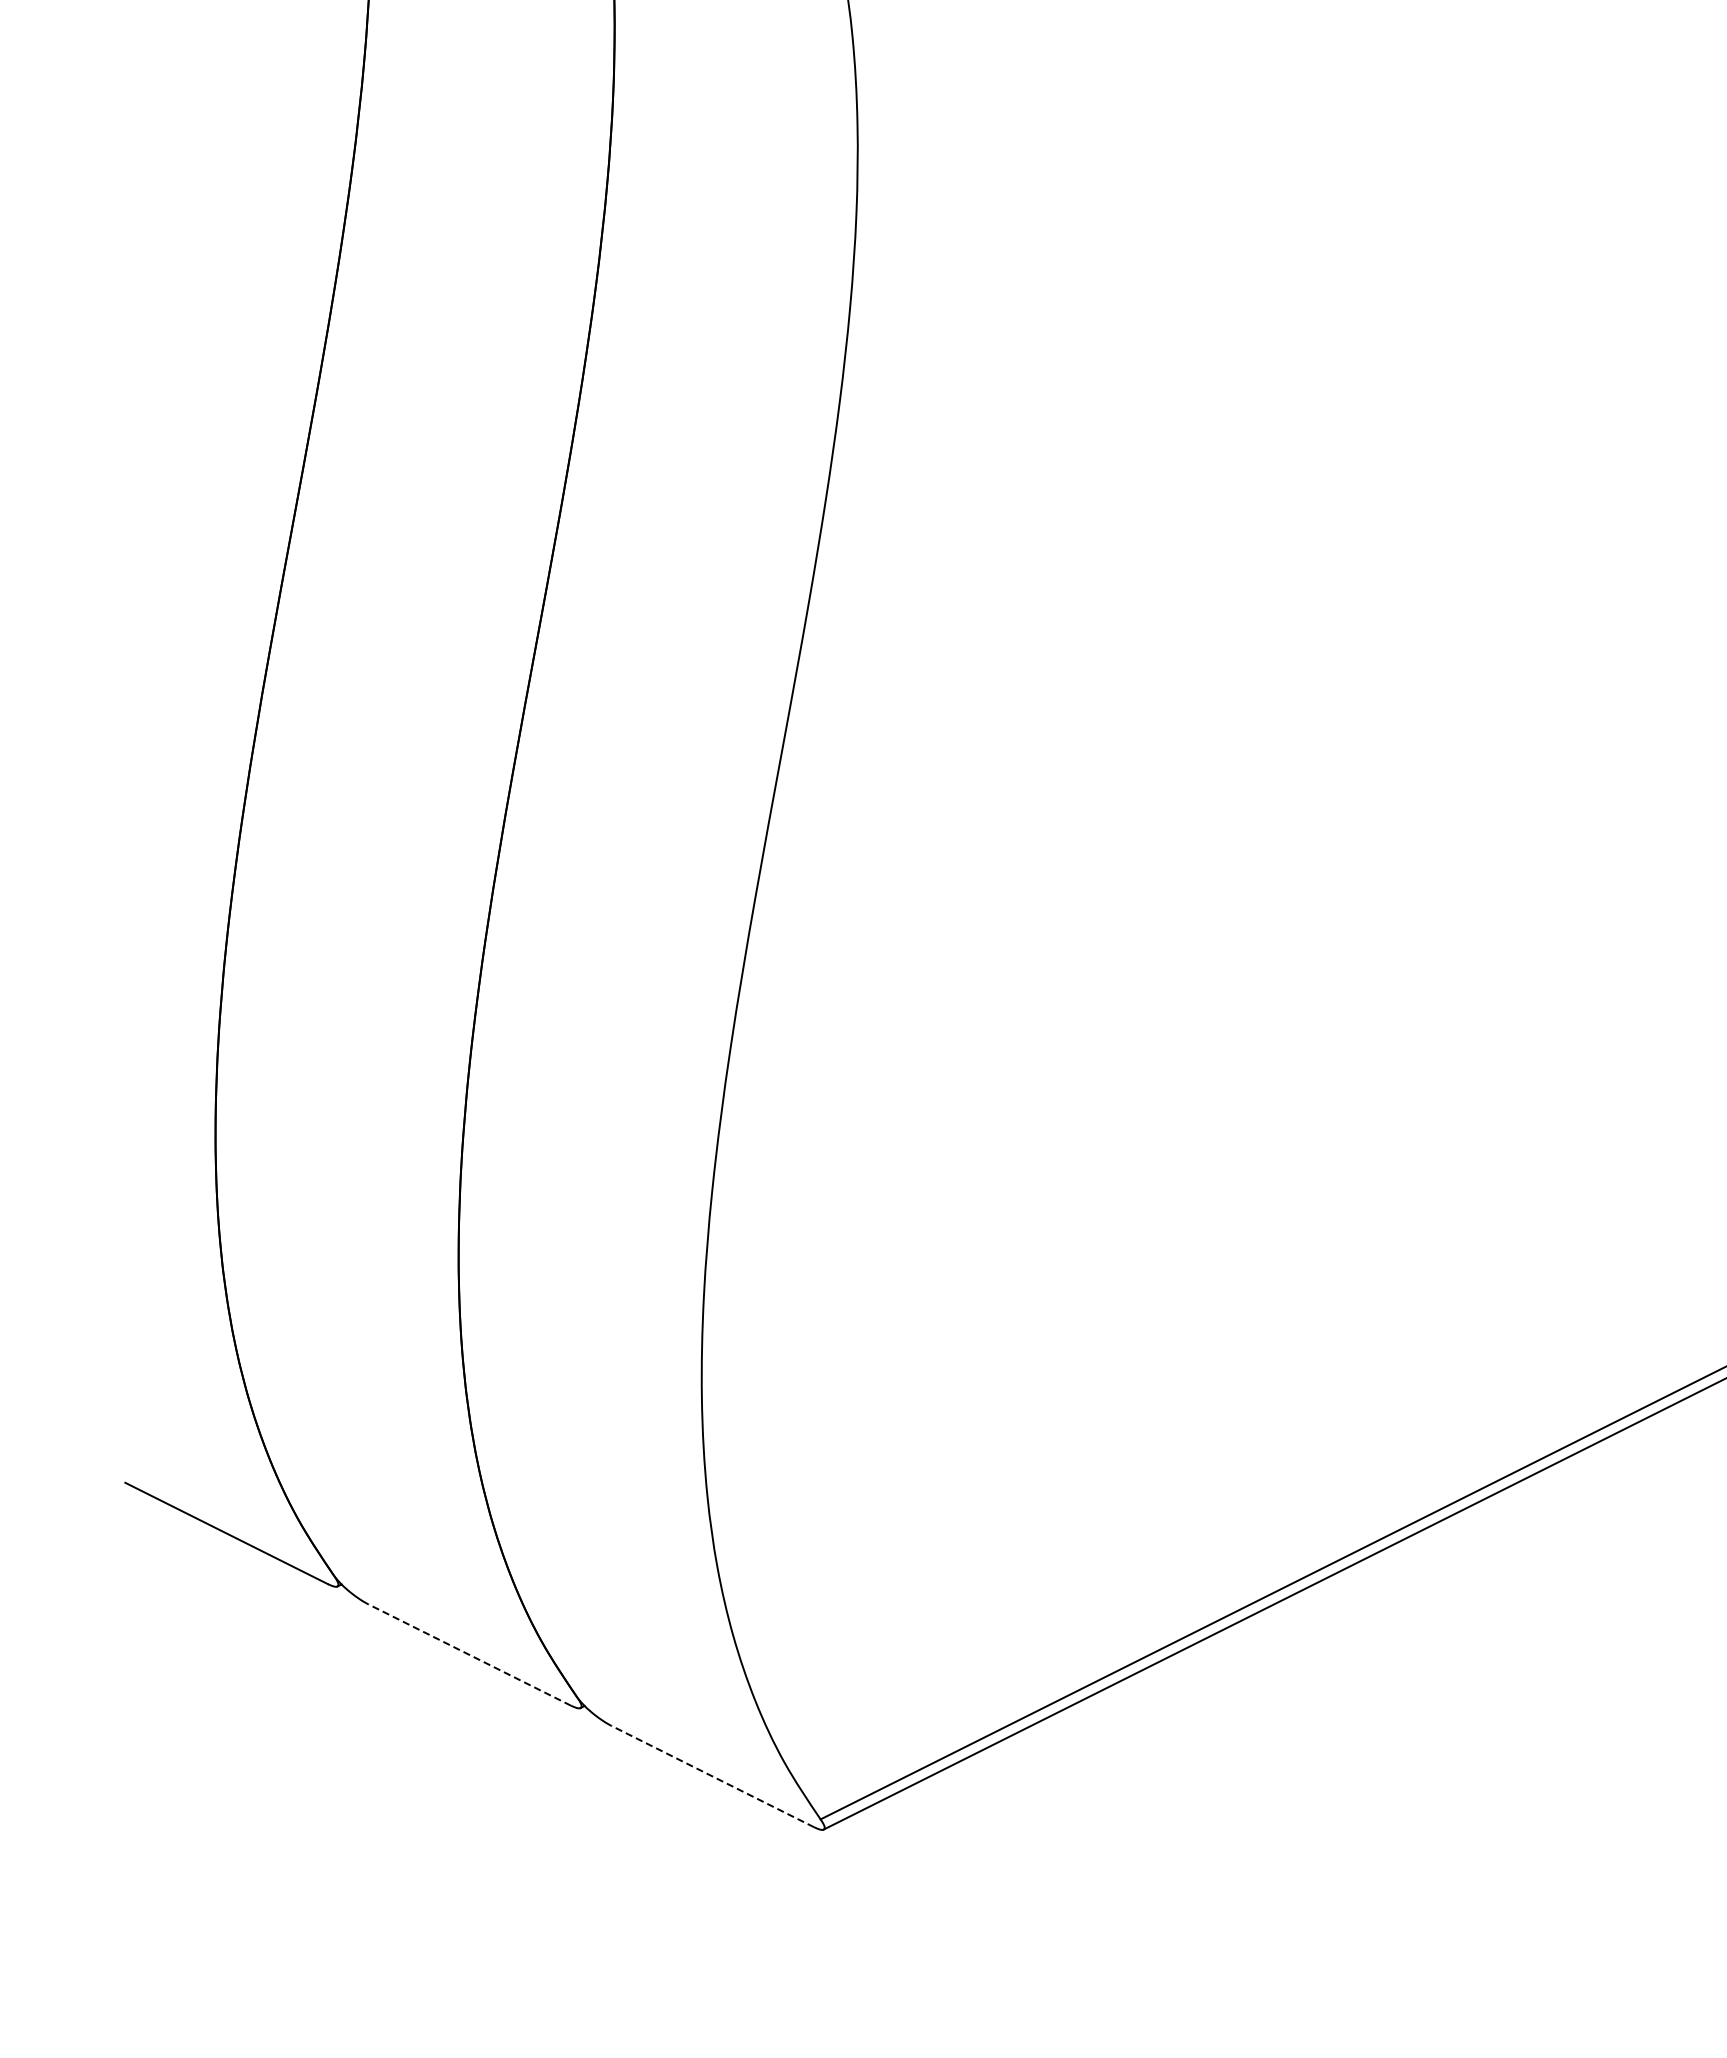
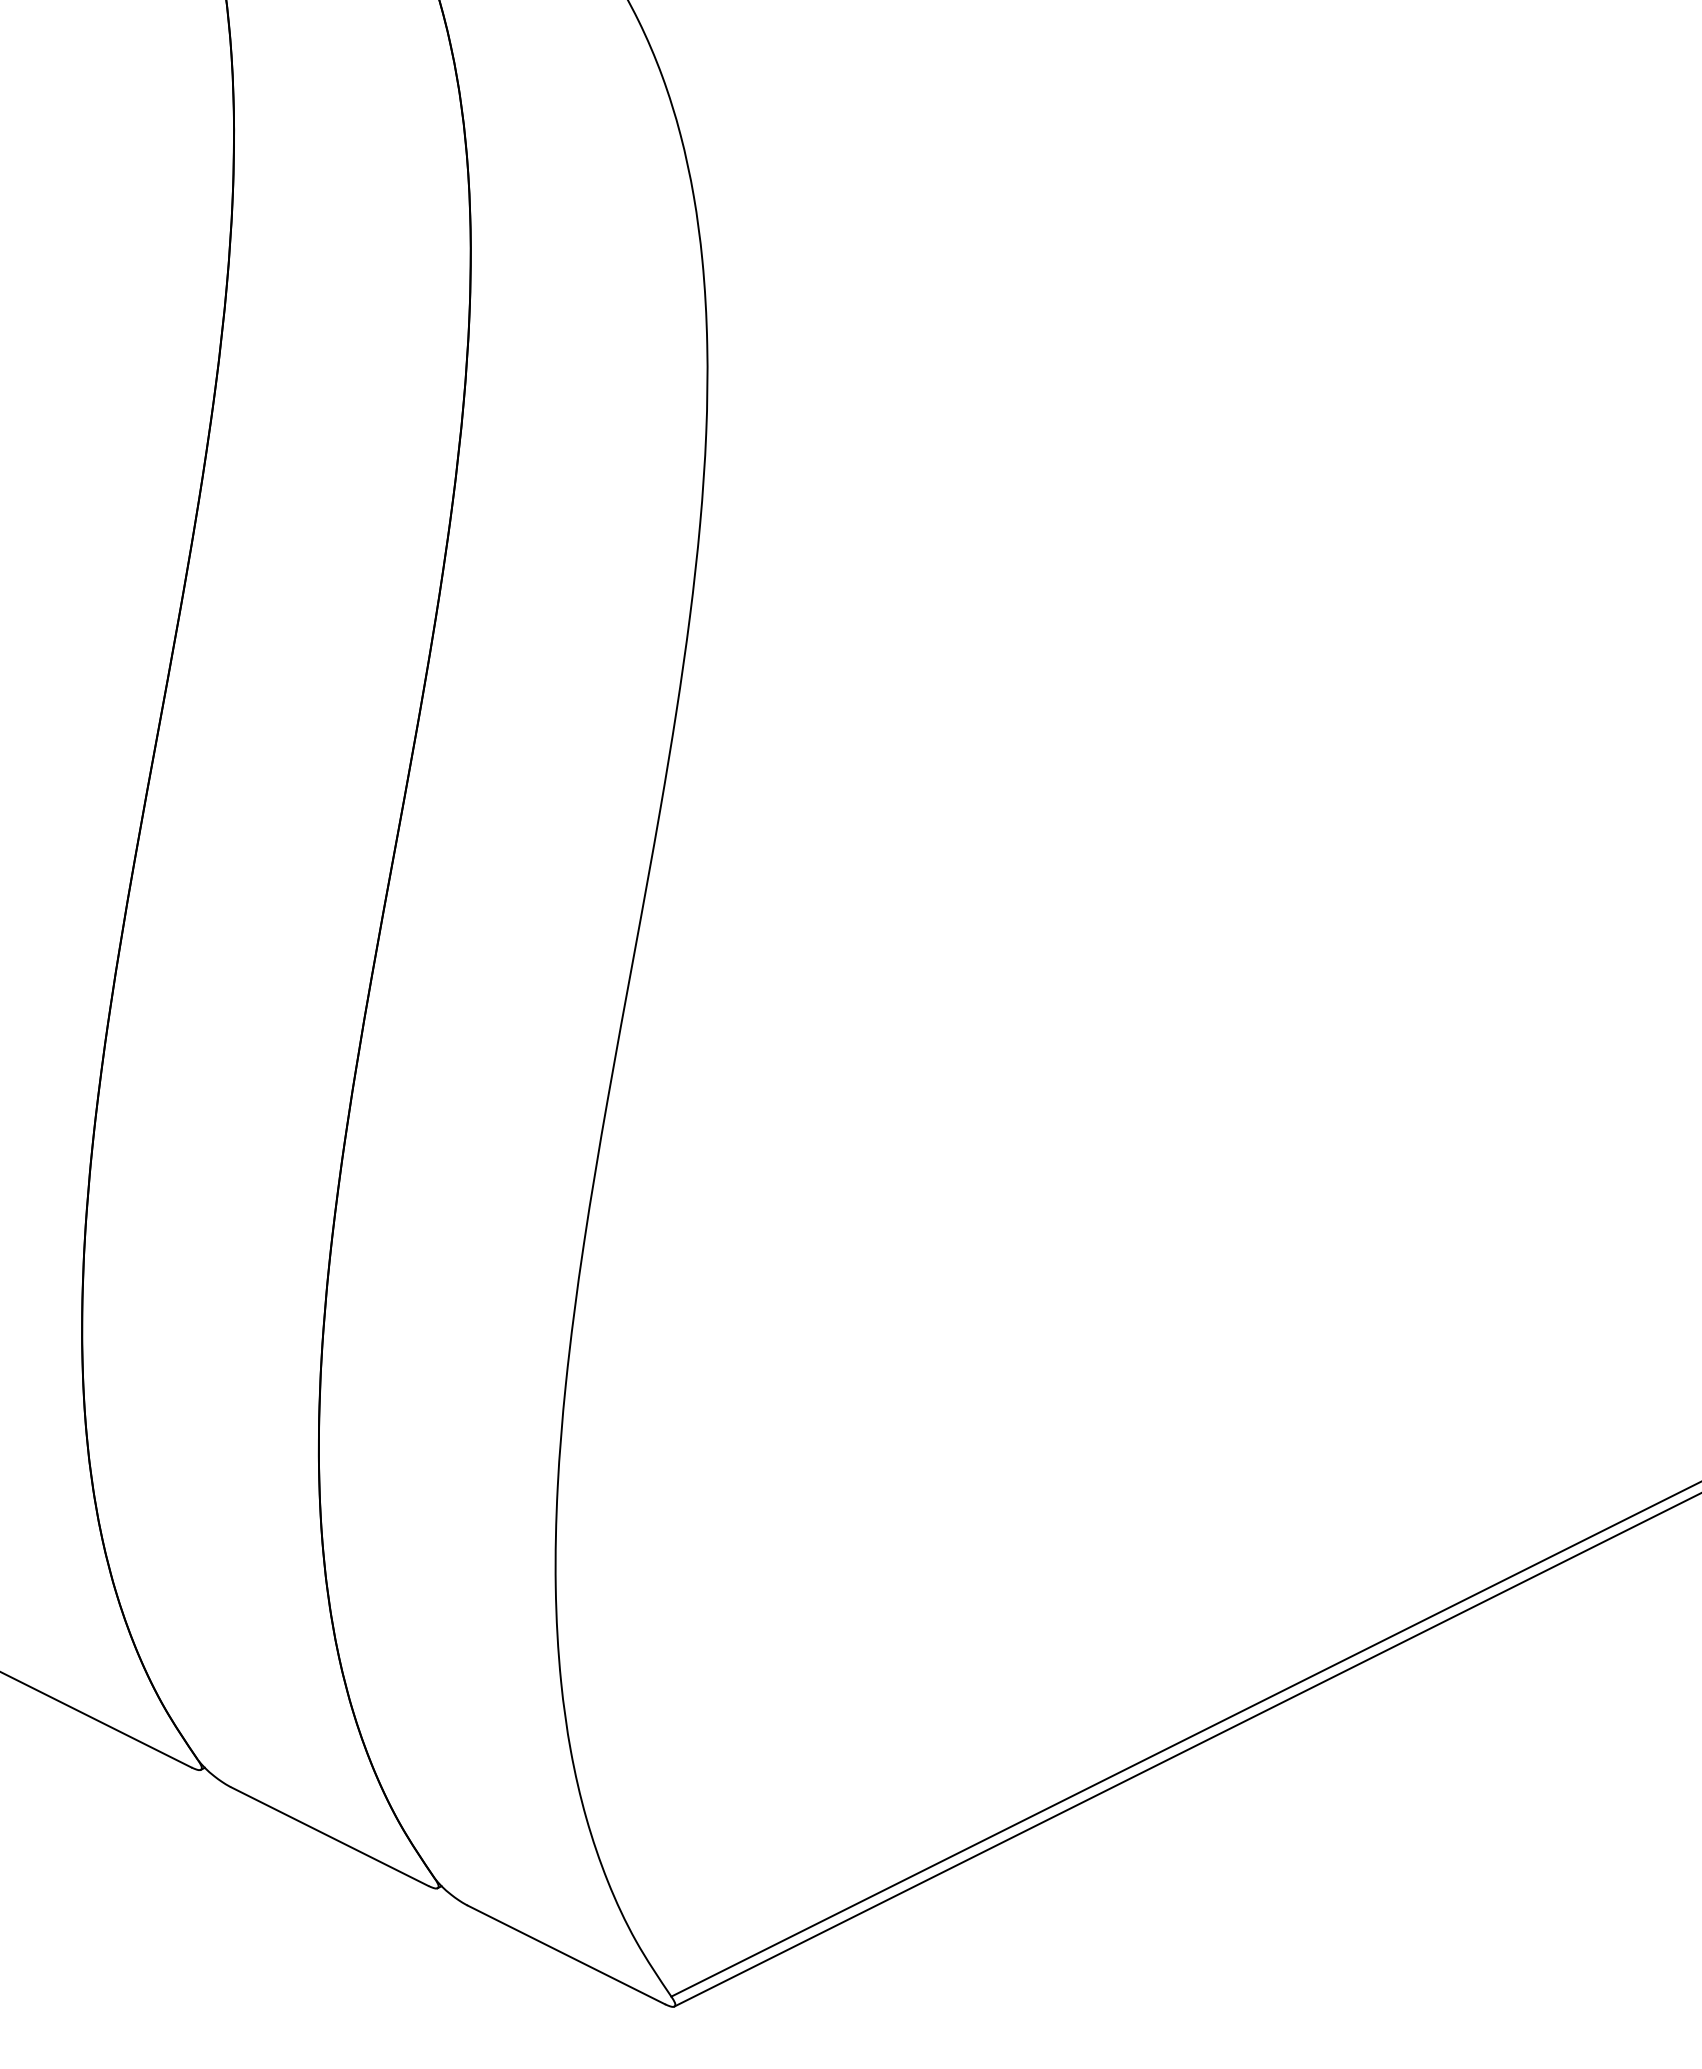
line: (469, 1654) -> (329, 1836), dashed -> solid
line: (711, 1776) -> (565, 1954), dashed -> solid

